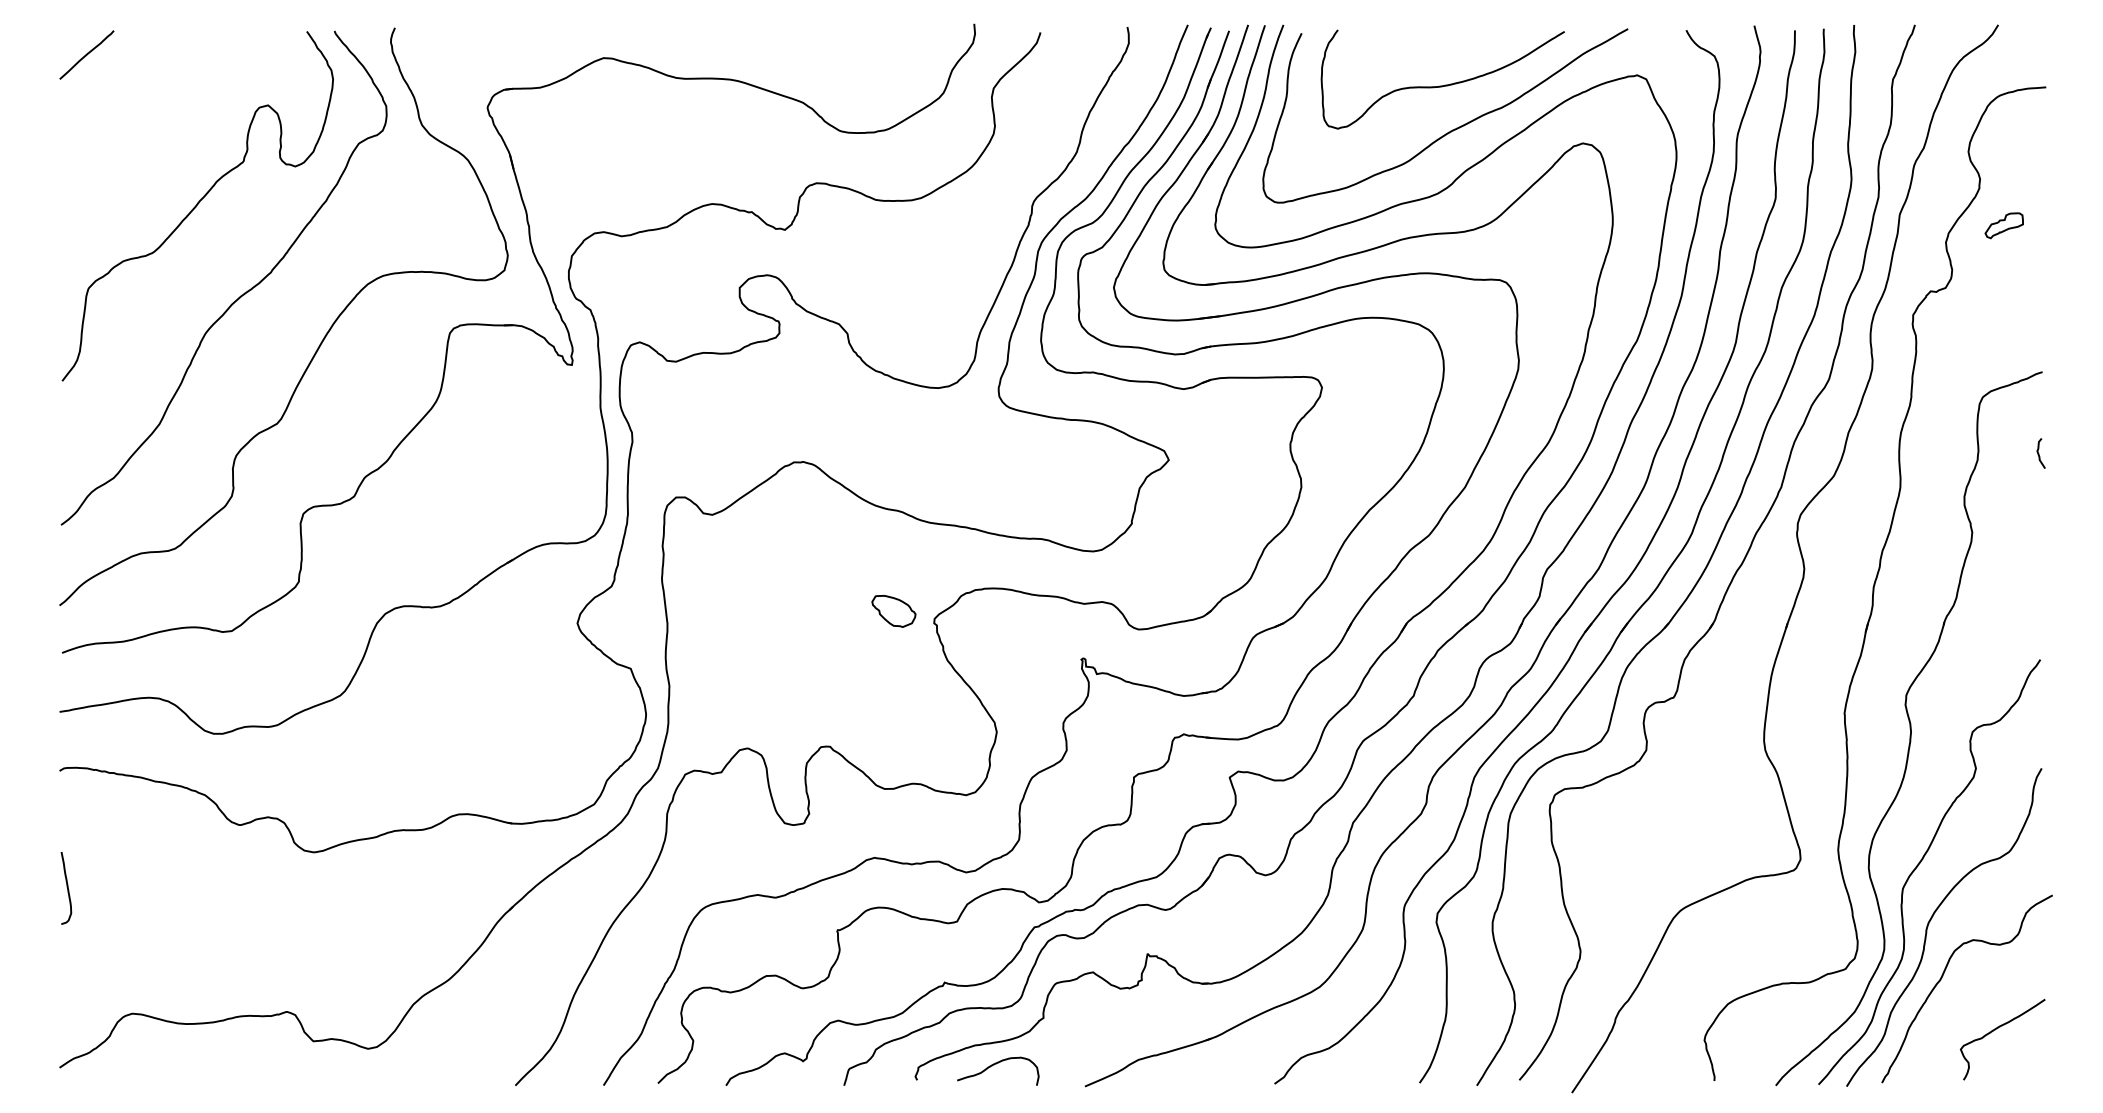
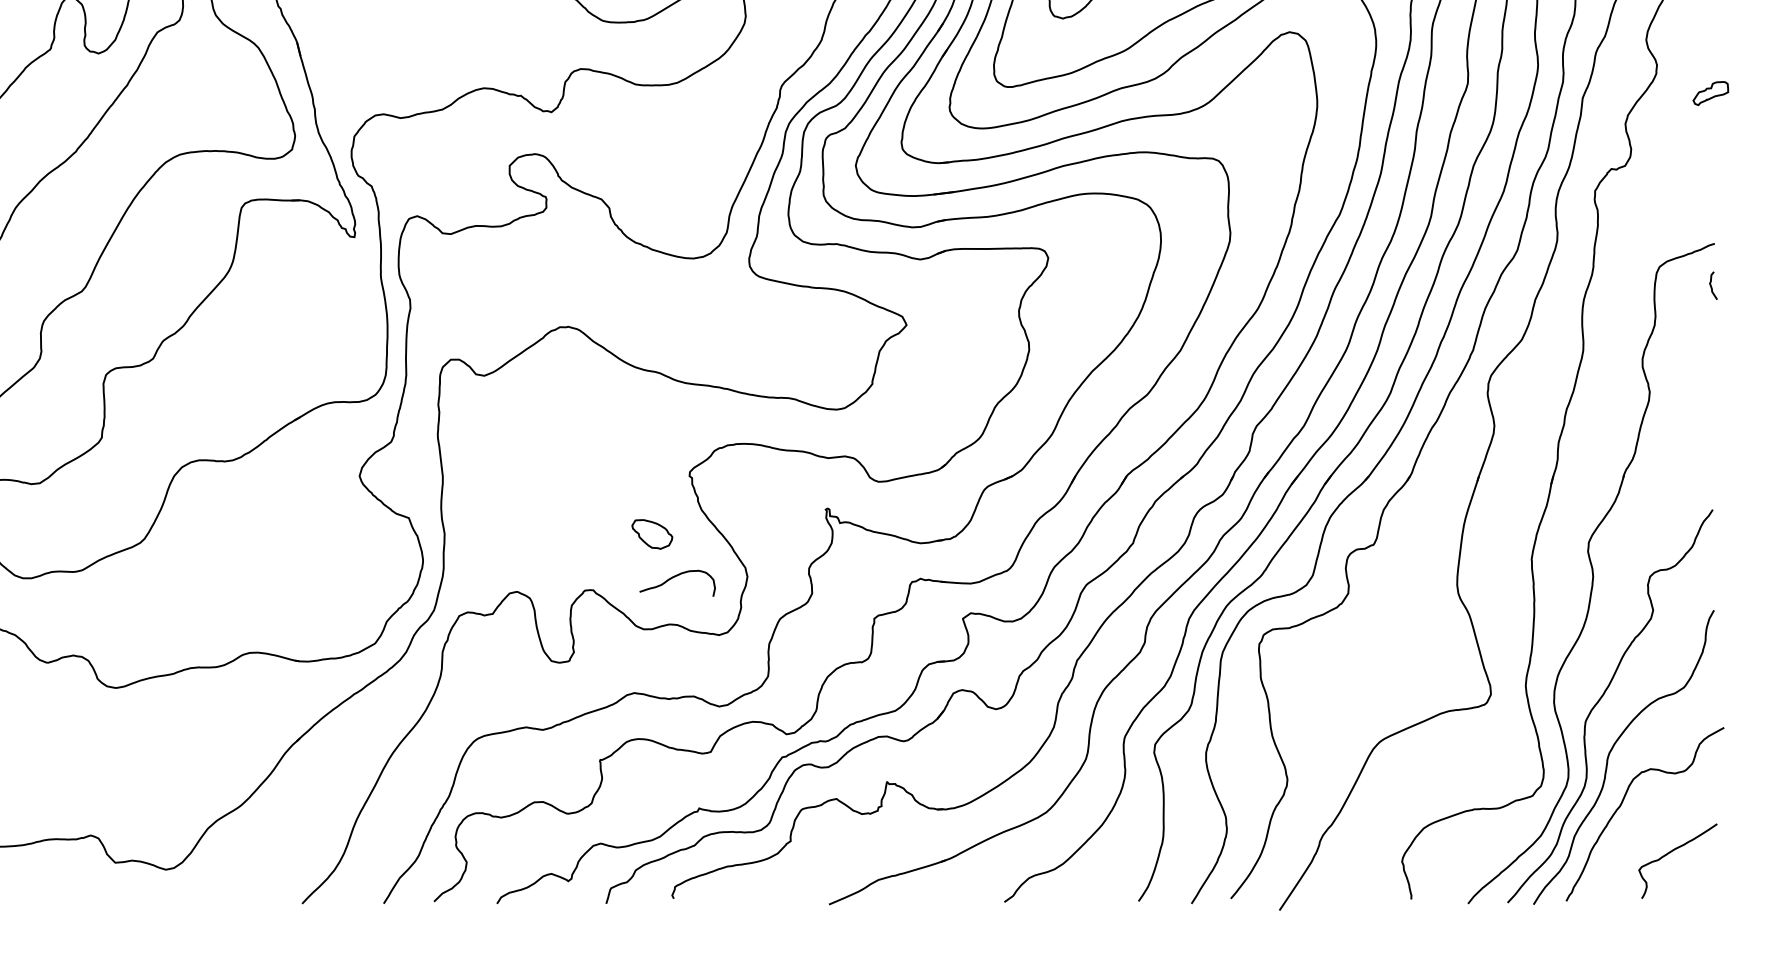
part: (2003, 225) -> (1710, 93), moved
curve: (2039, 453) -> (1711, 285), moved
part: (893, 611) -> (651, 534), moved
curve: (996, 1064) -> (675, 577), moved

